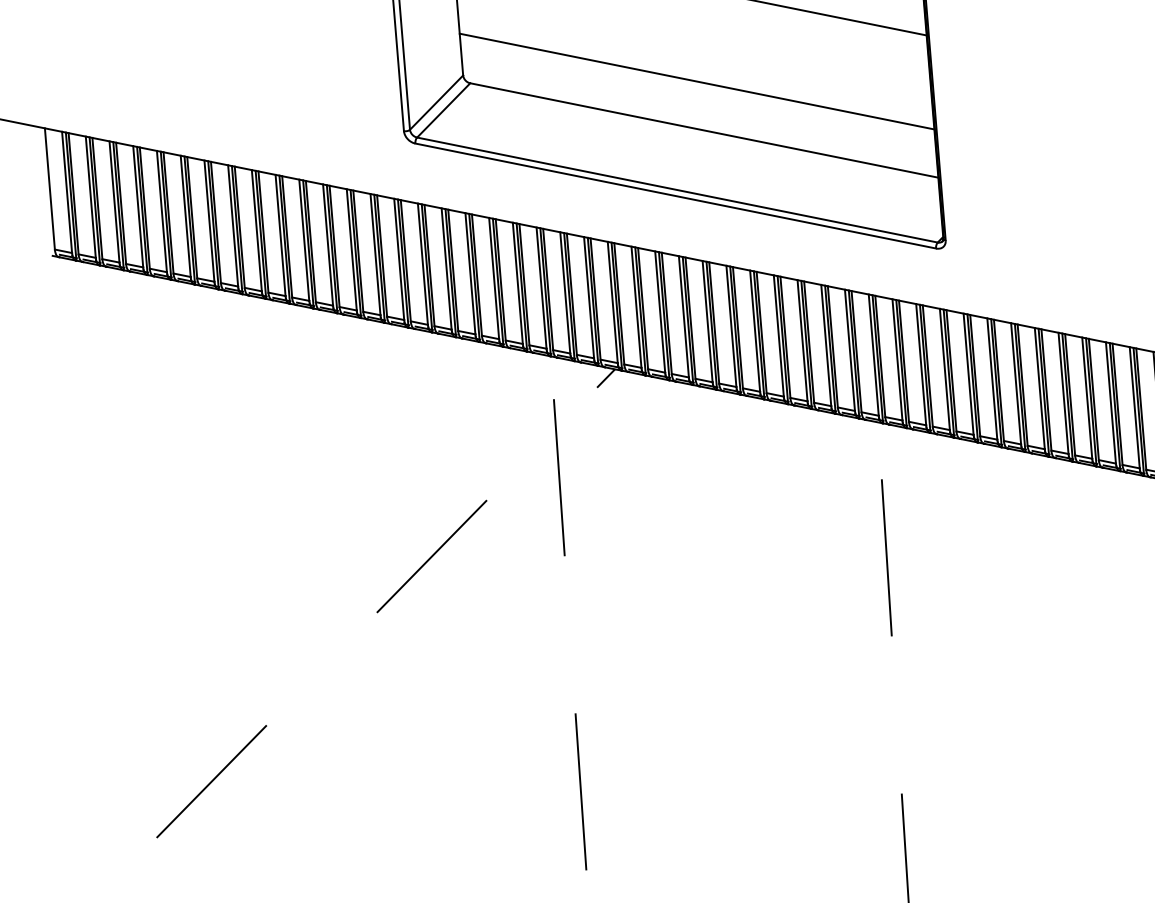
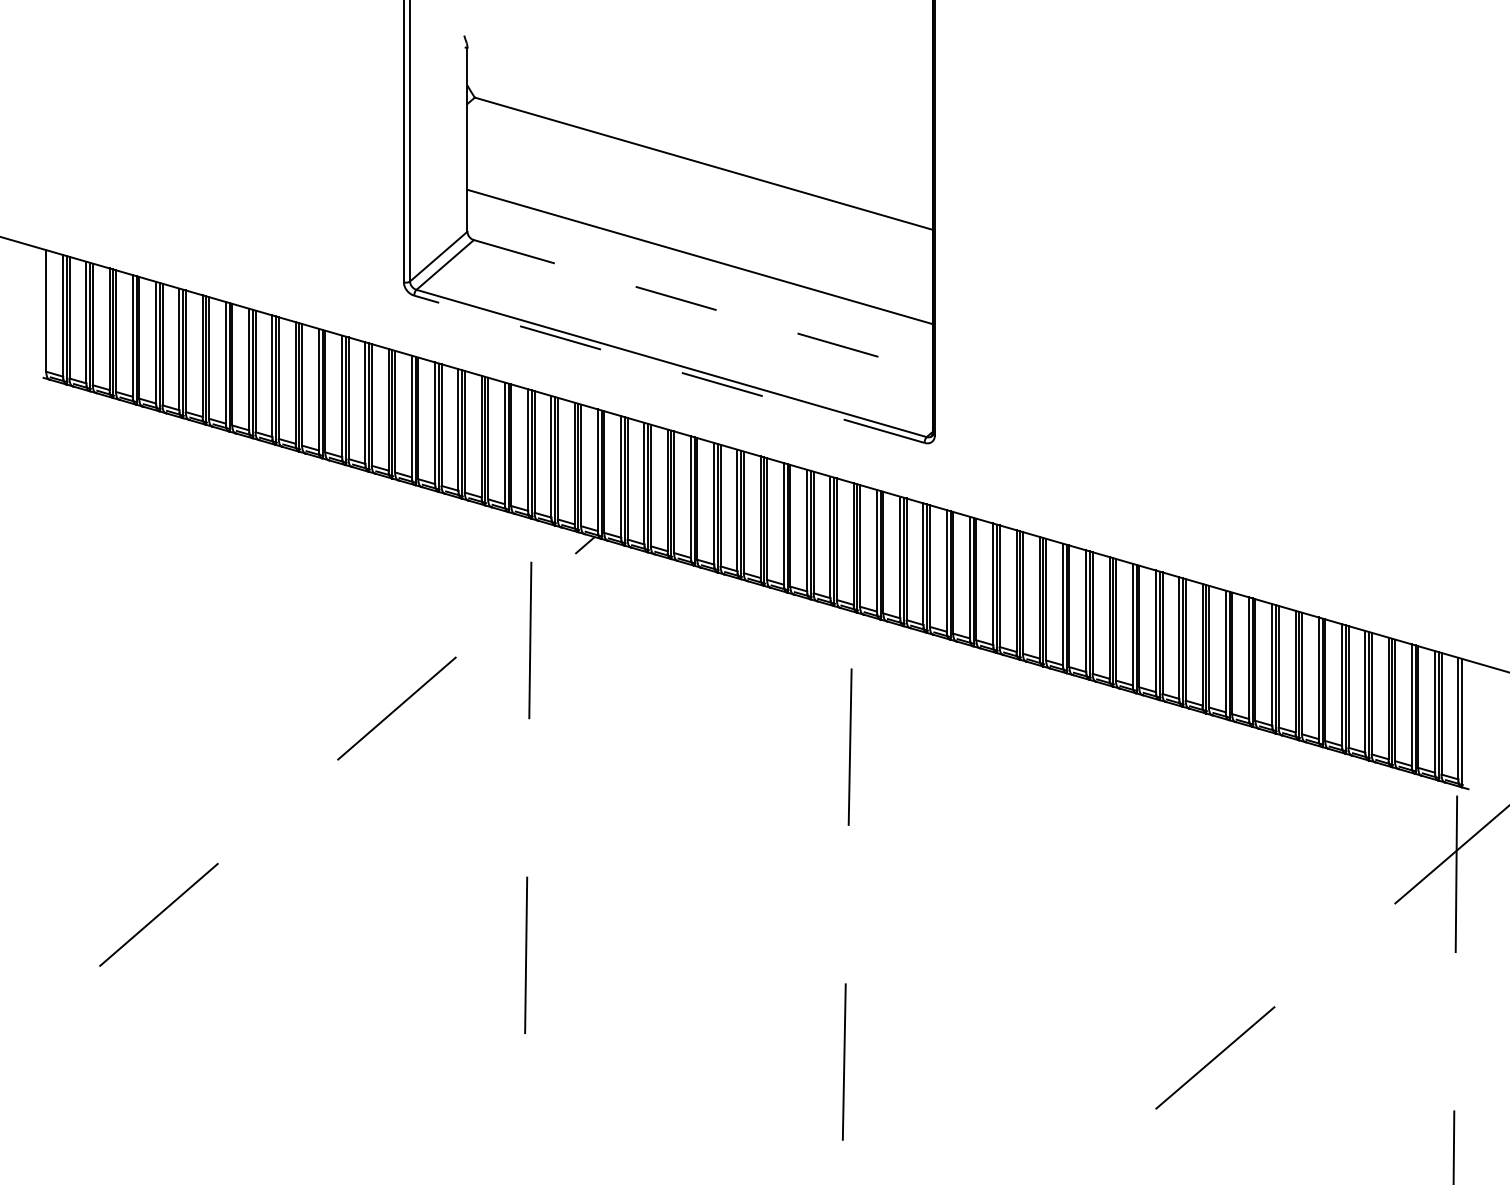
line: (704, 130) -> (703, 306), solid -> dashed
line: (675, 196) -> (669, 369), solid -> dashed

